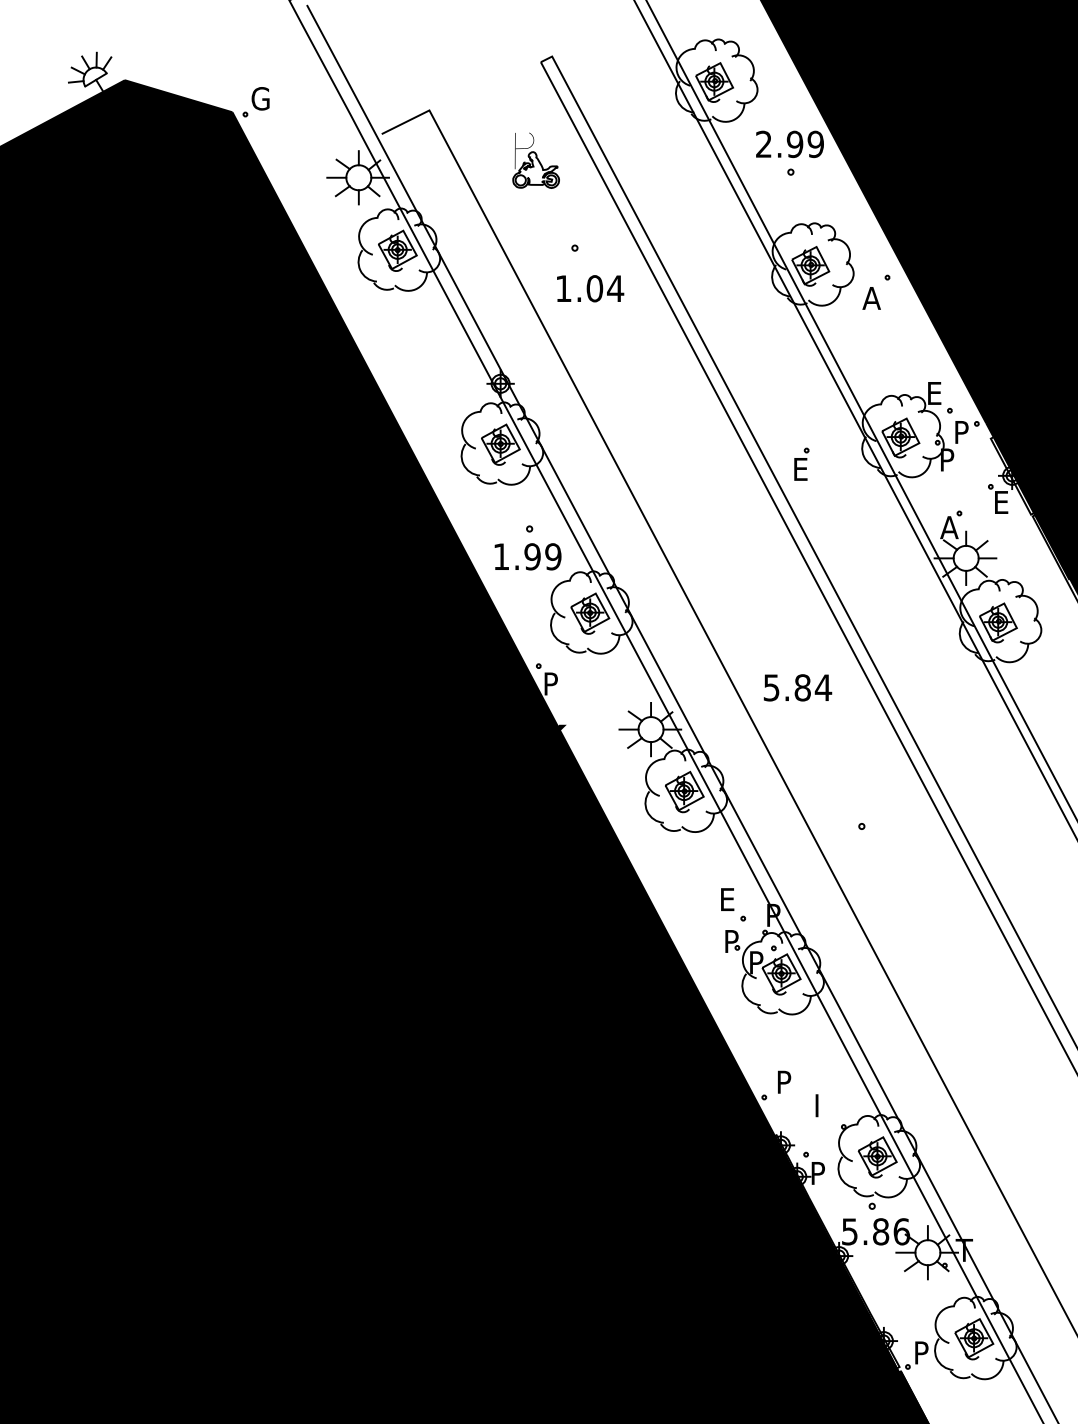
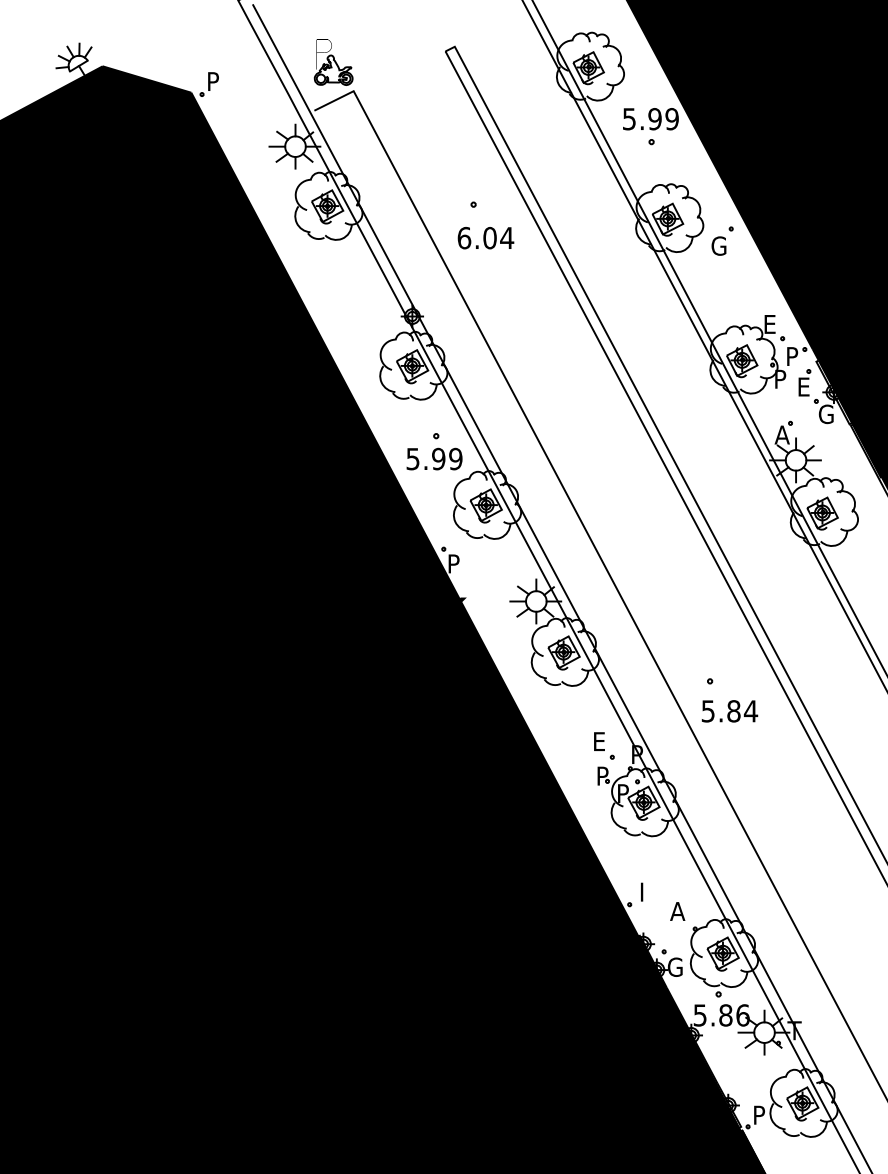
text: (260, 98) -> (214, 81), G -> P
text: (763, 144) -> (629, 119), 2.99 -> 5.99
part: (535, 160) -> (333, 62), moved
text: (563, 288) -> (464, 237), 1.04 -> 6.04
text: (871, 298) -> (718, 246), A -> G
part: (801, 463) -> (804, 382), moved
text: (1002, 502) -> (826, 414), E -> G
text: (501, 556) -> (413, 458), 1.99 -> 5.99
text: (797, 687) -> (729, 711), moved
text: (785, 1077) -> (647, 888), P -> I
text: (822, 1105) -> (677, 911), I -> A
text: (819, 1173) -> (675, 967), P -> G

